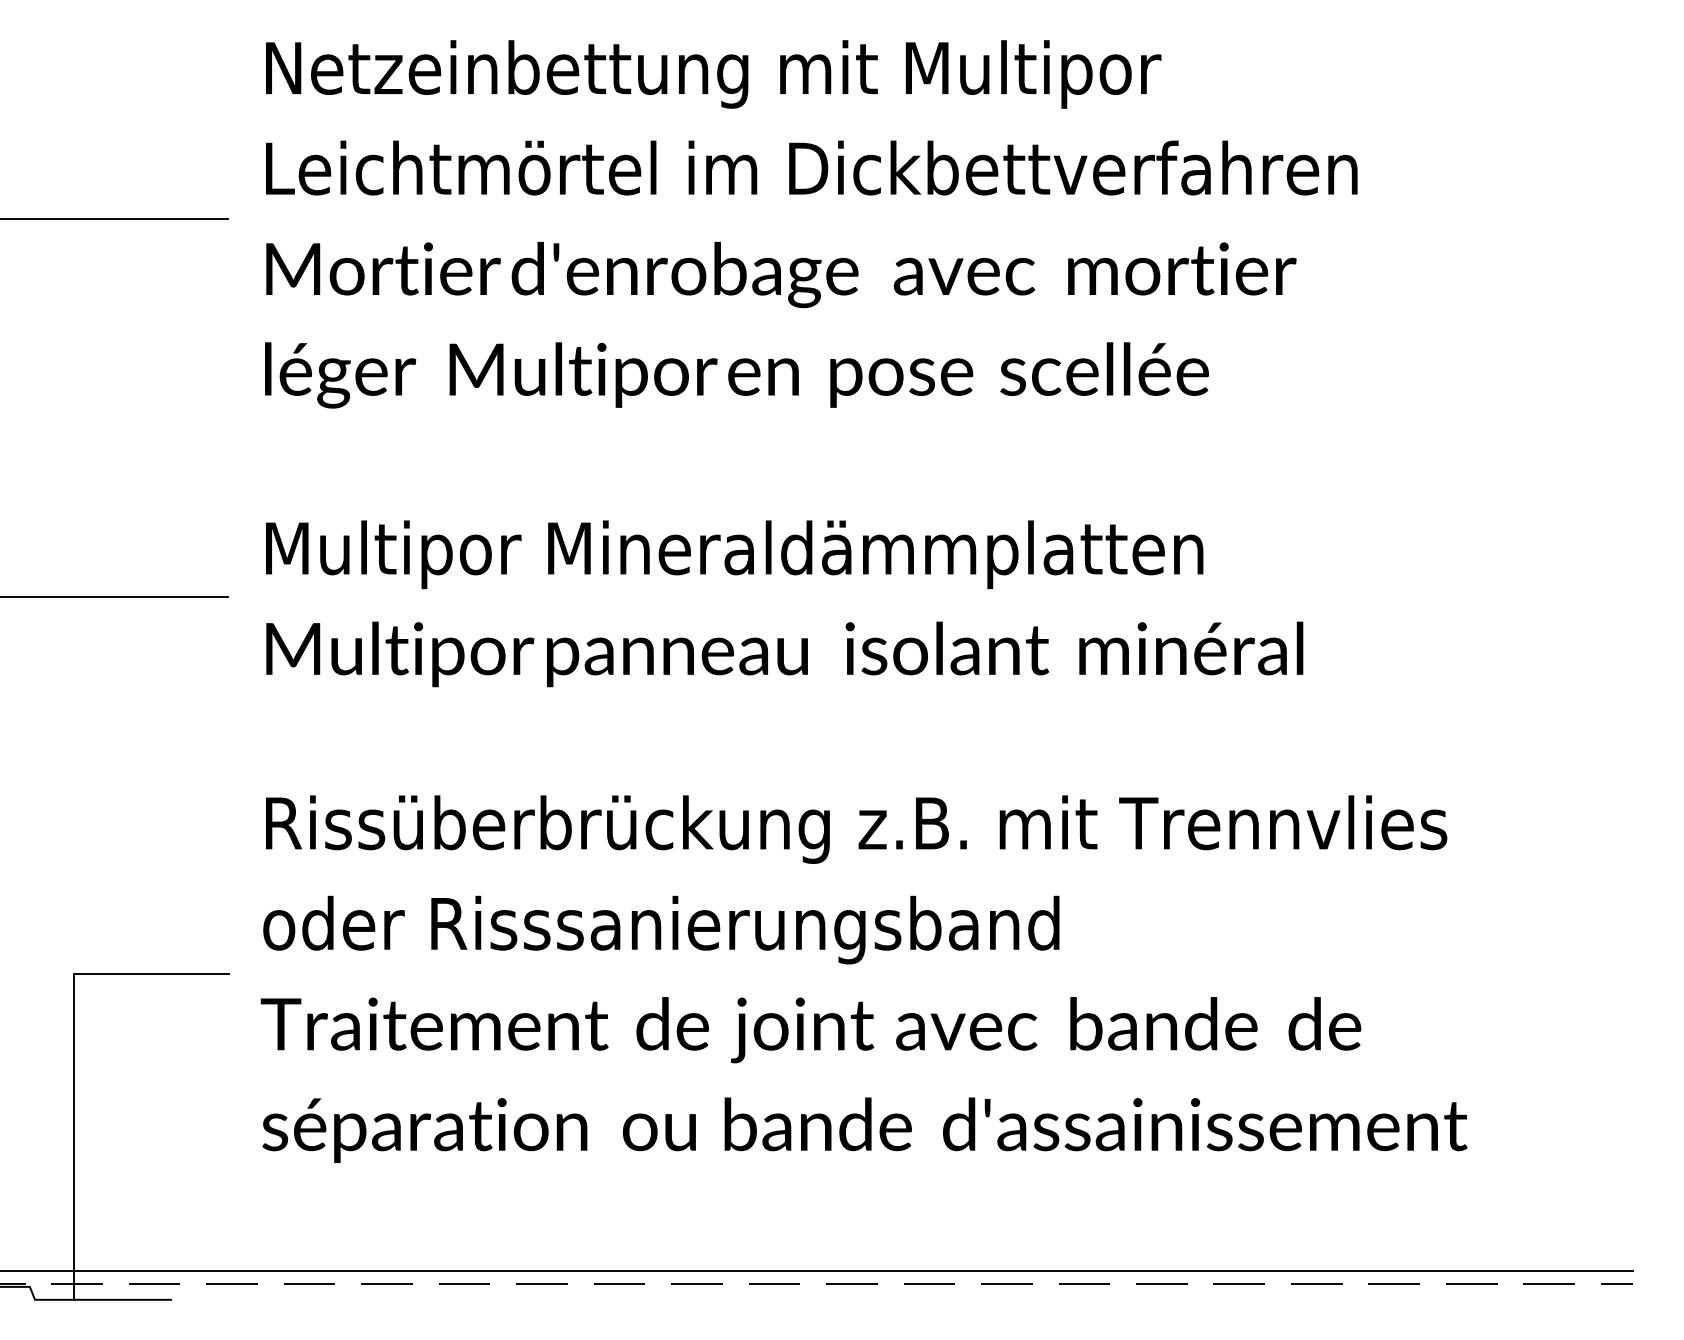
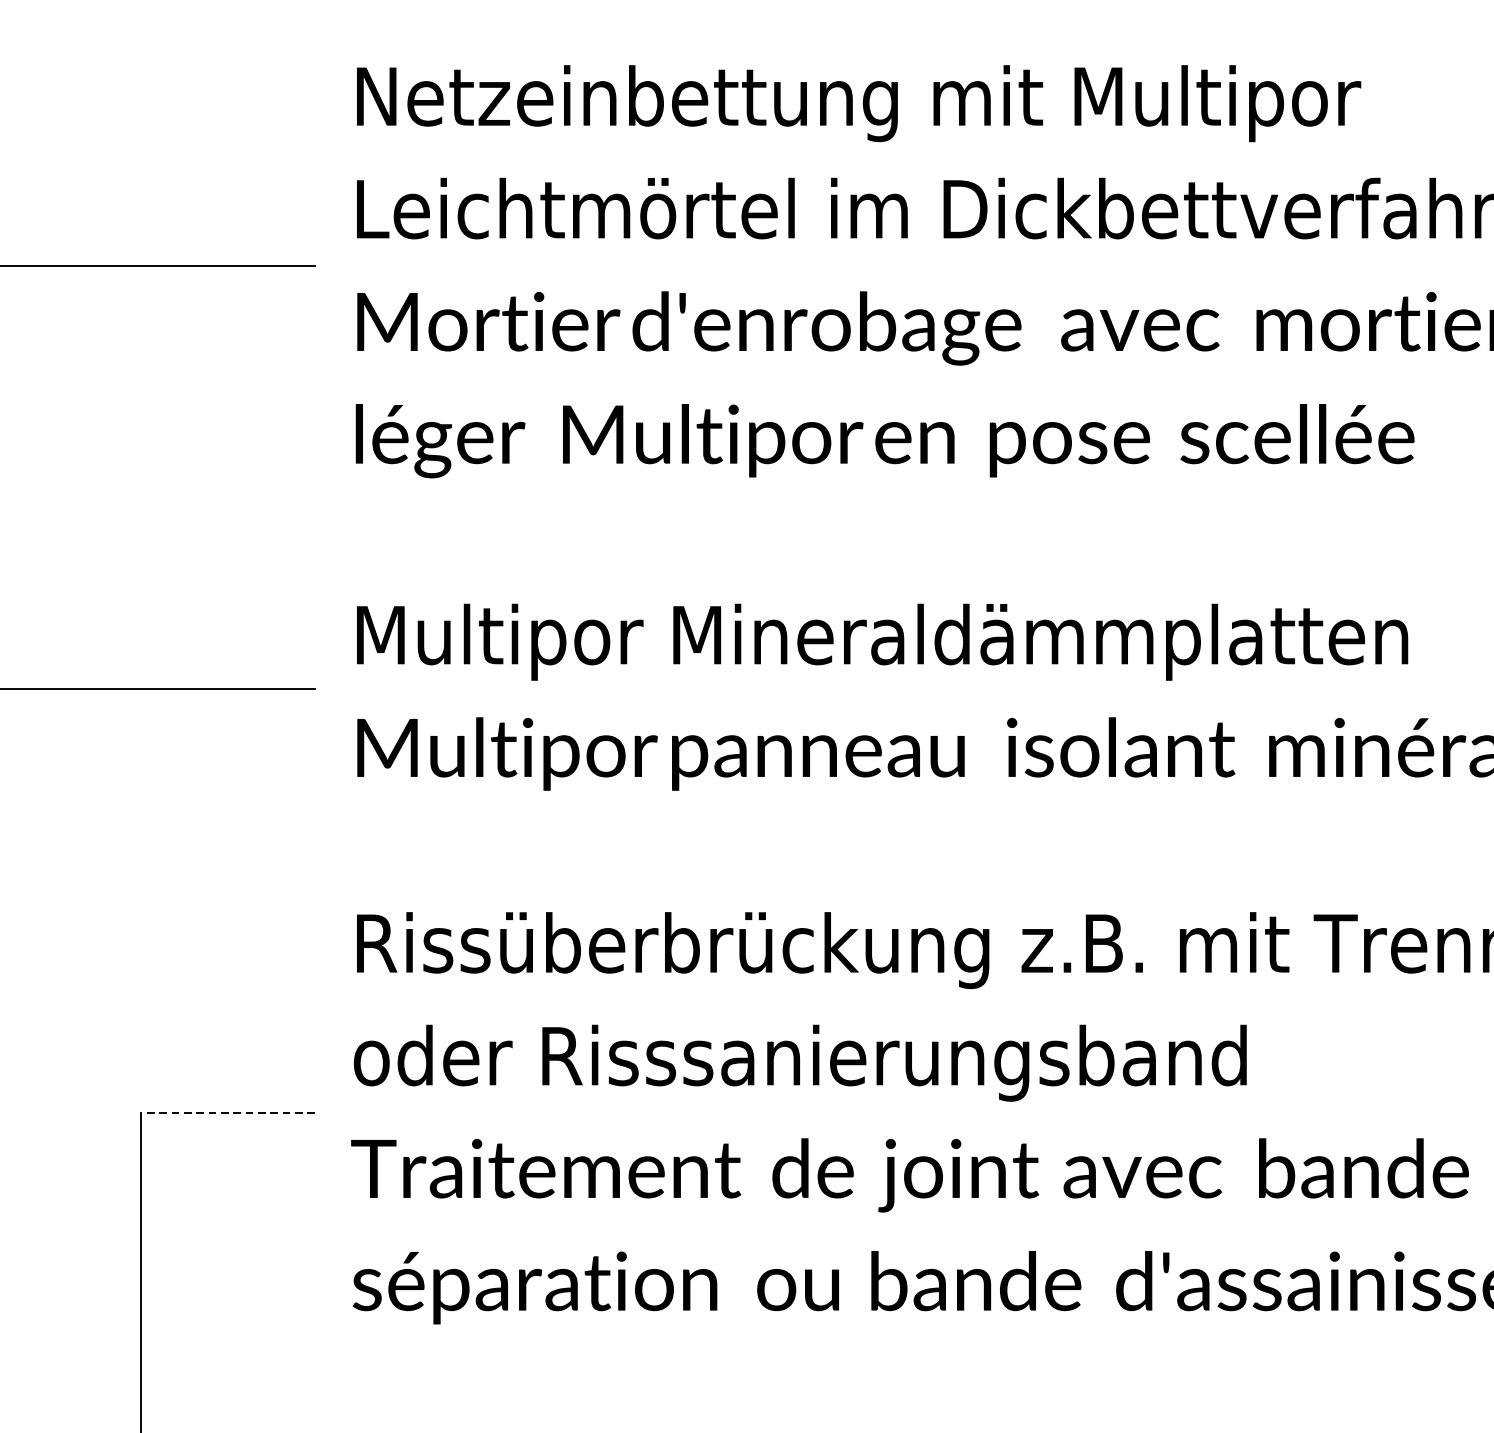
line: (150, 974) -> (227, 1112), solid -> dashed

